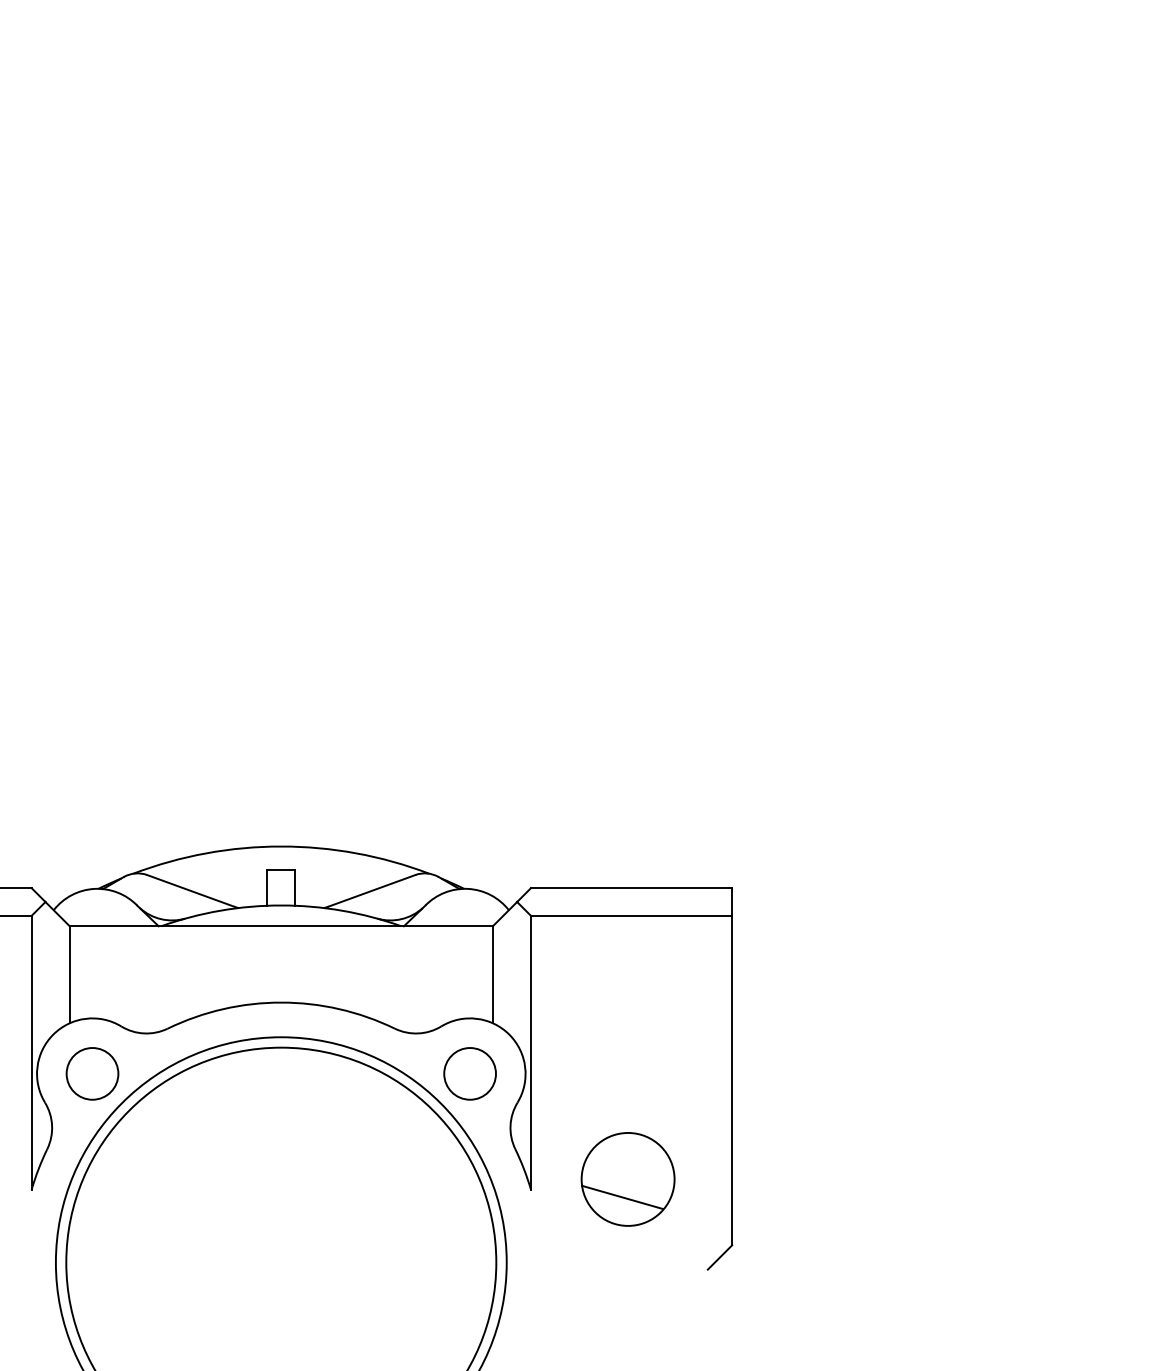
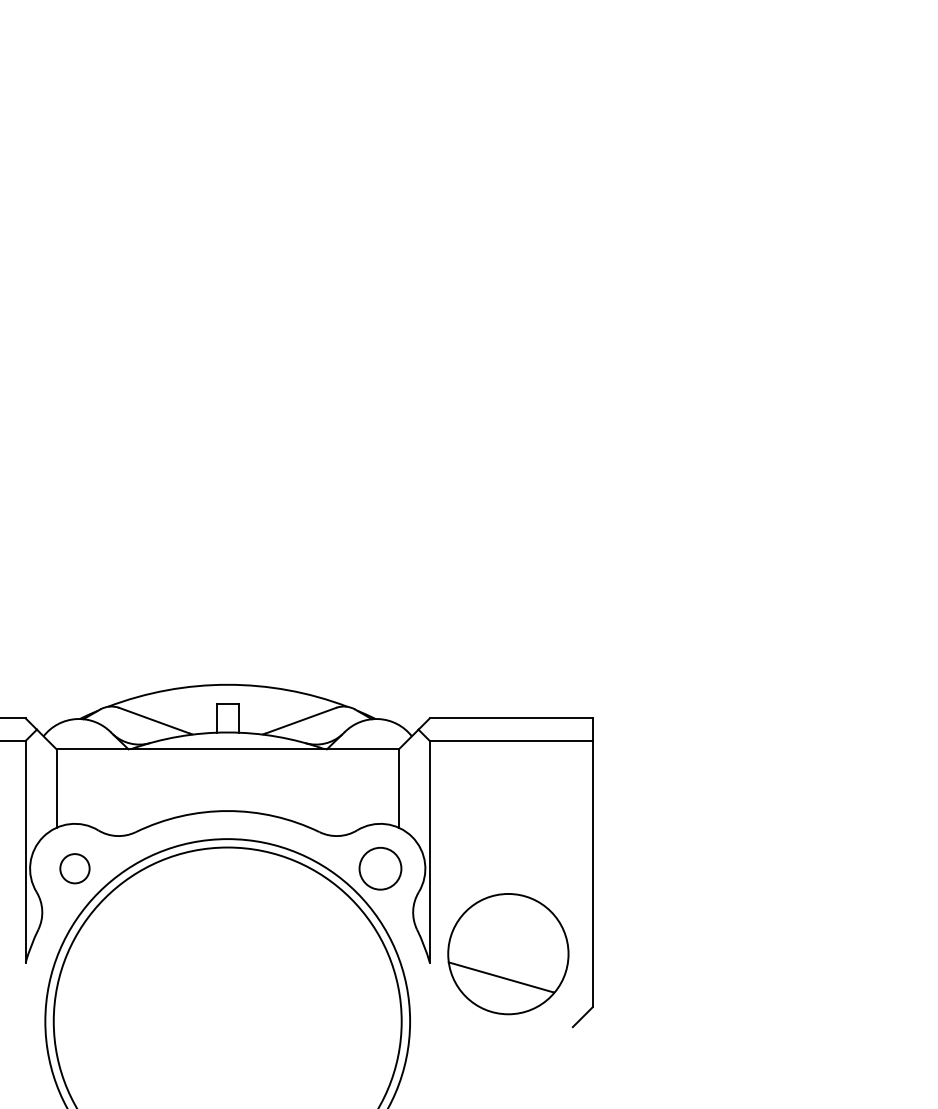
circle: (92, 1073) -> (74, 868), size x0.7
part: (627, 1179) -> (507, 954), size x1.6

